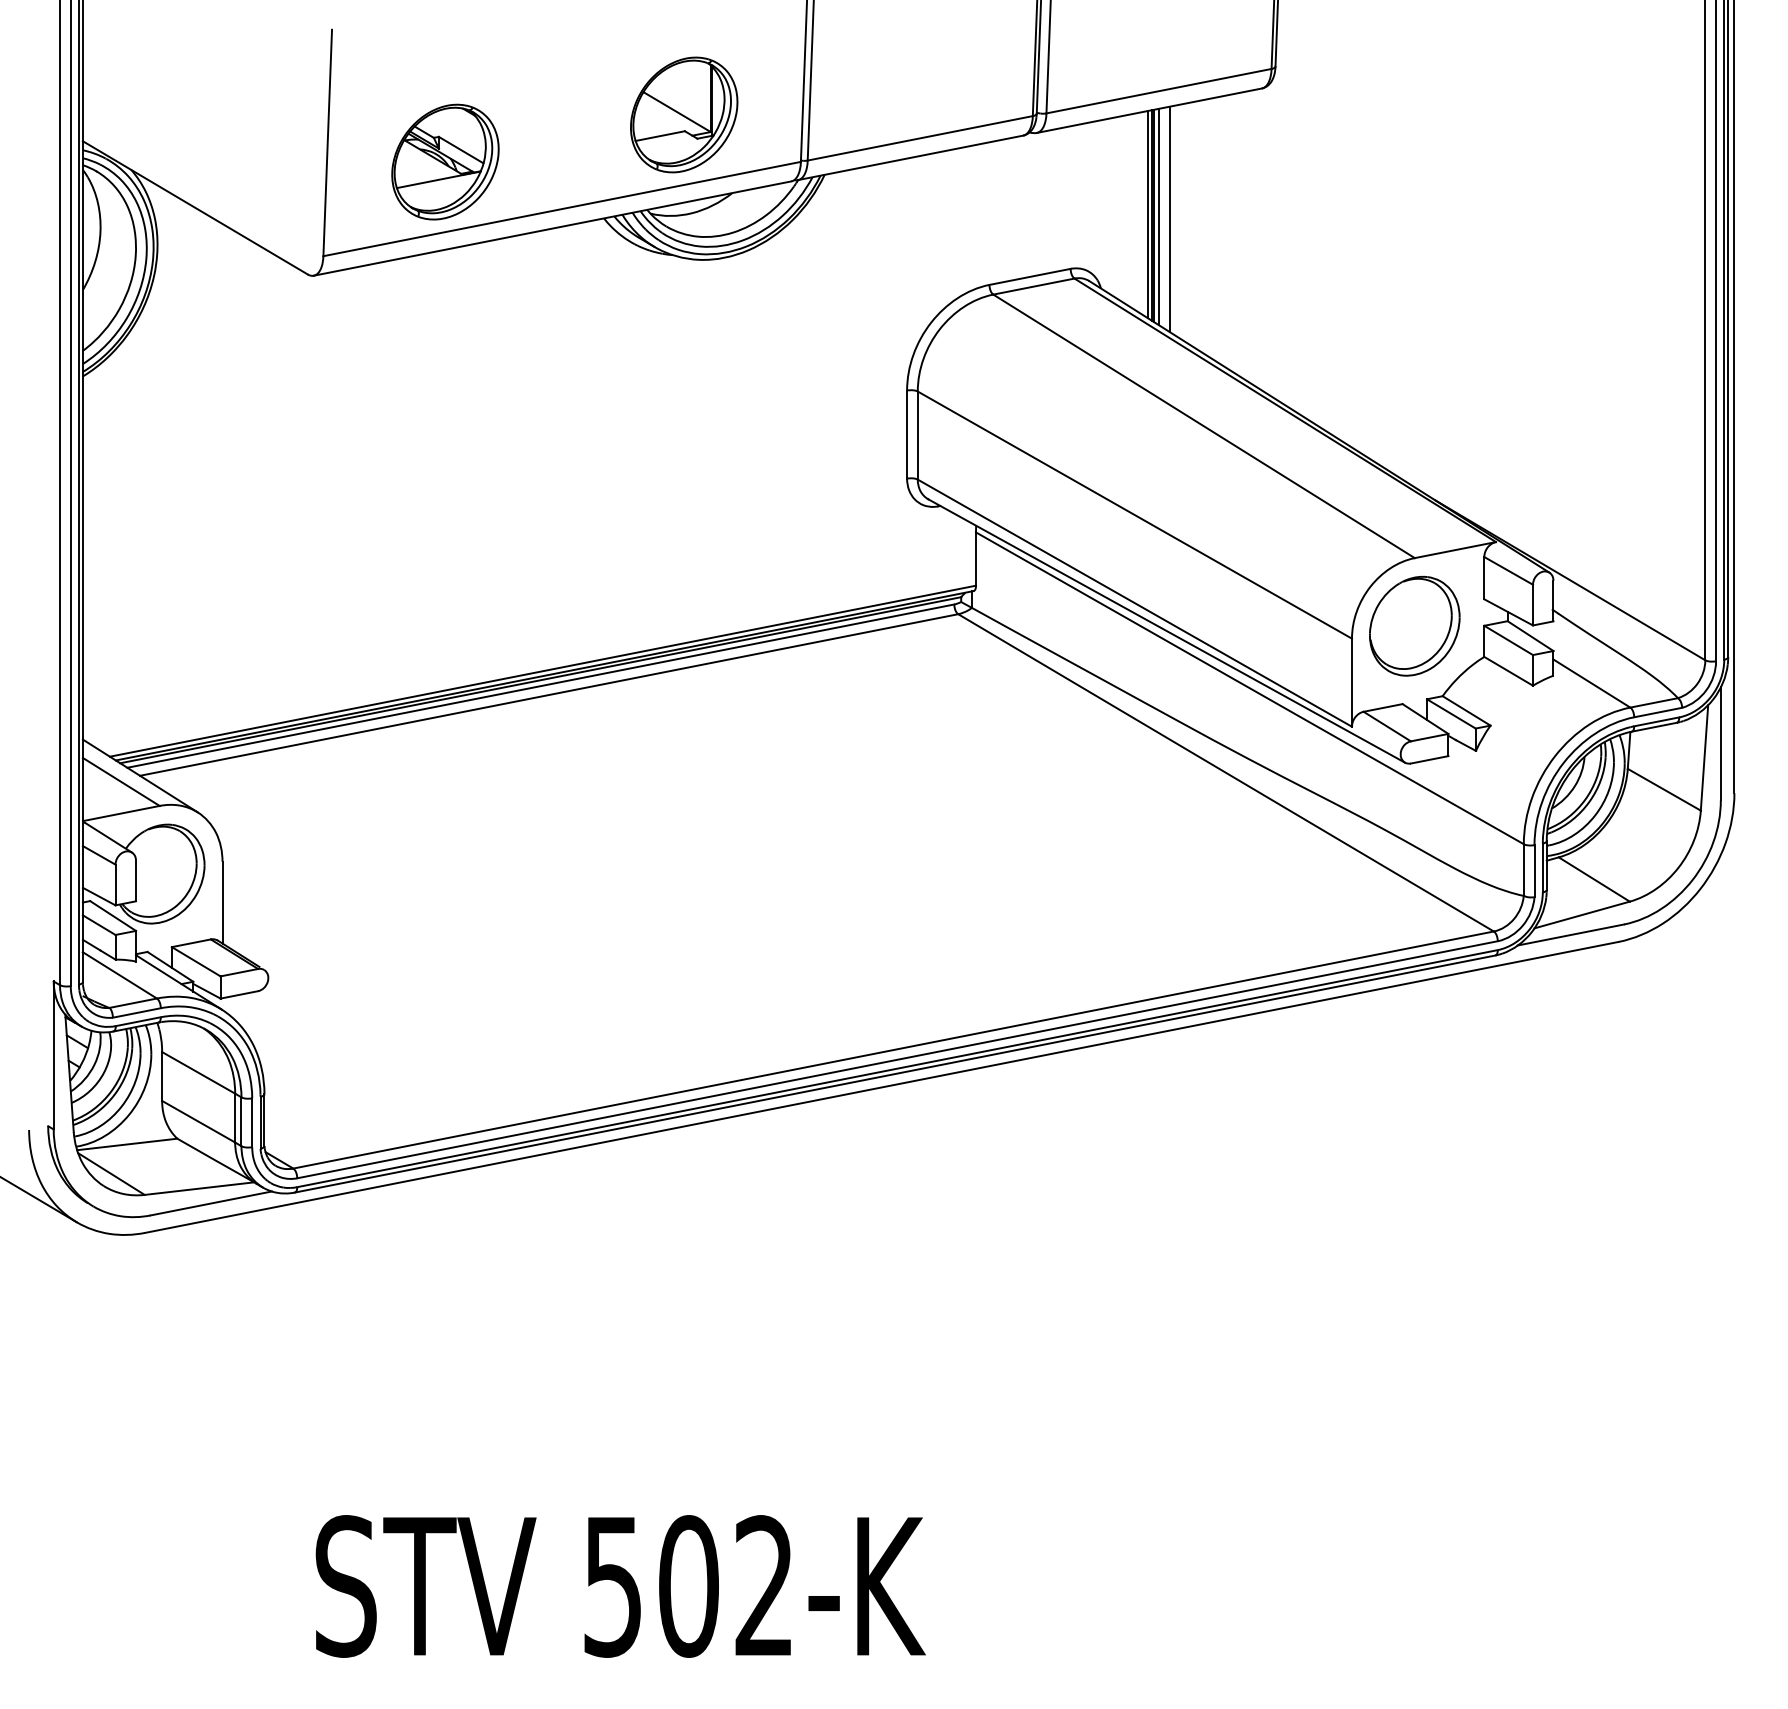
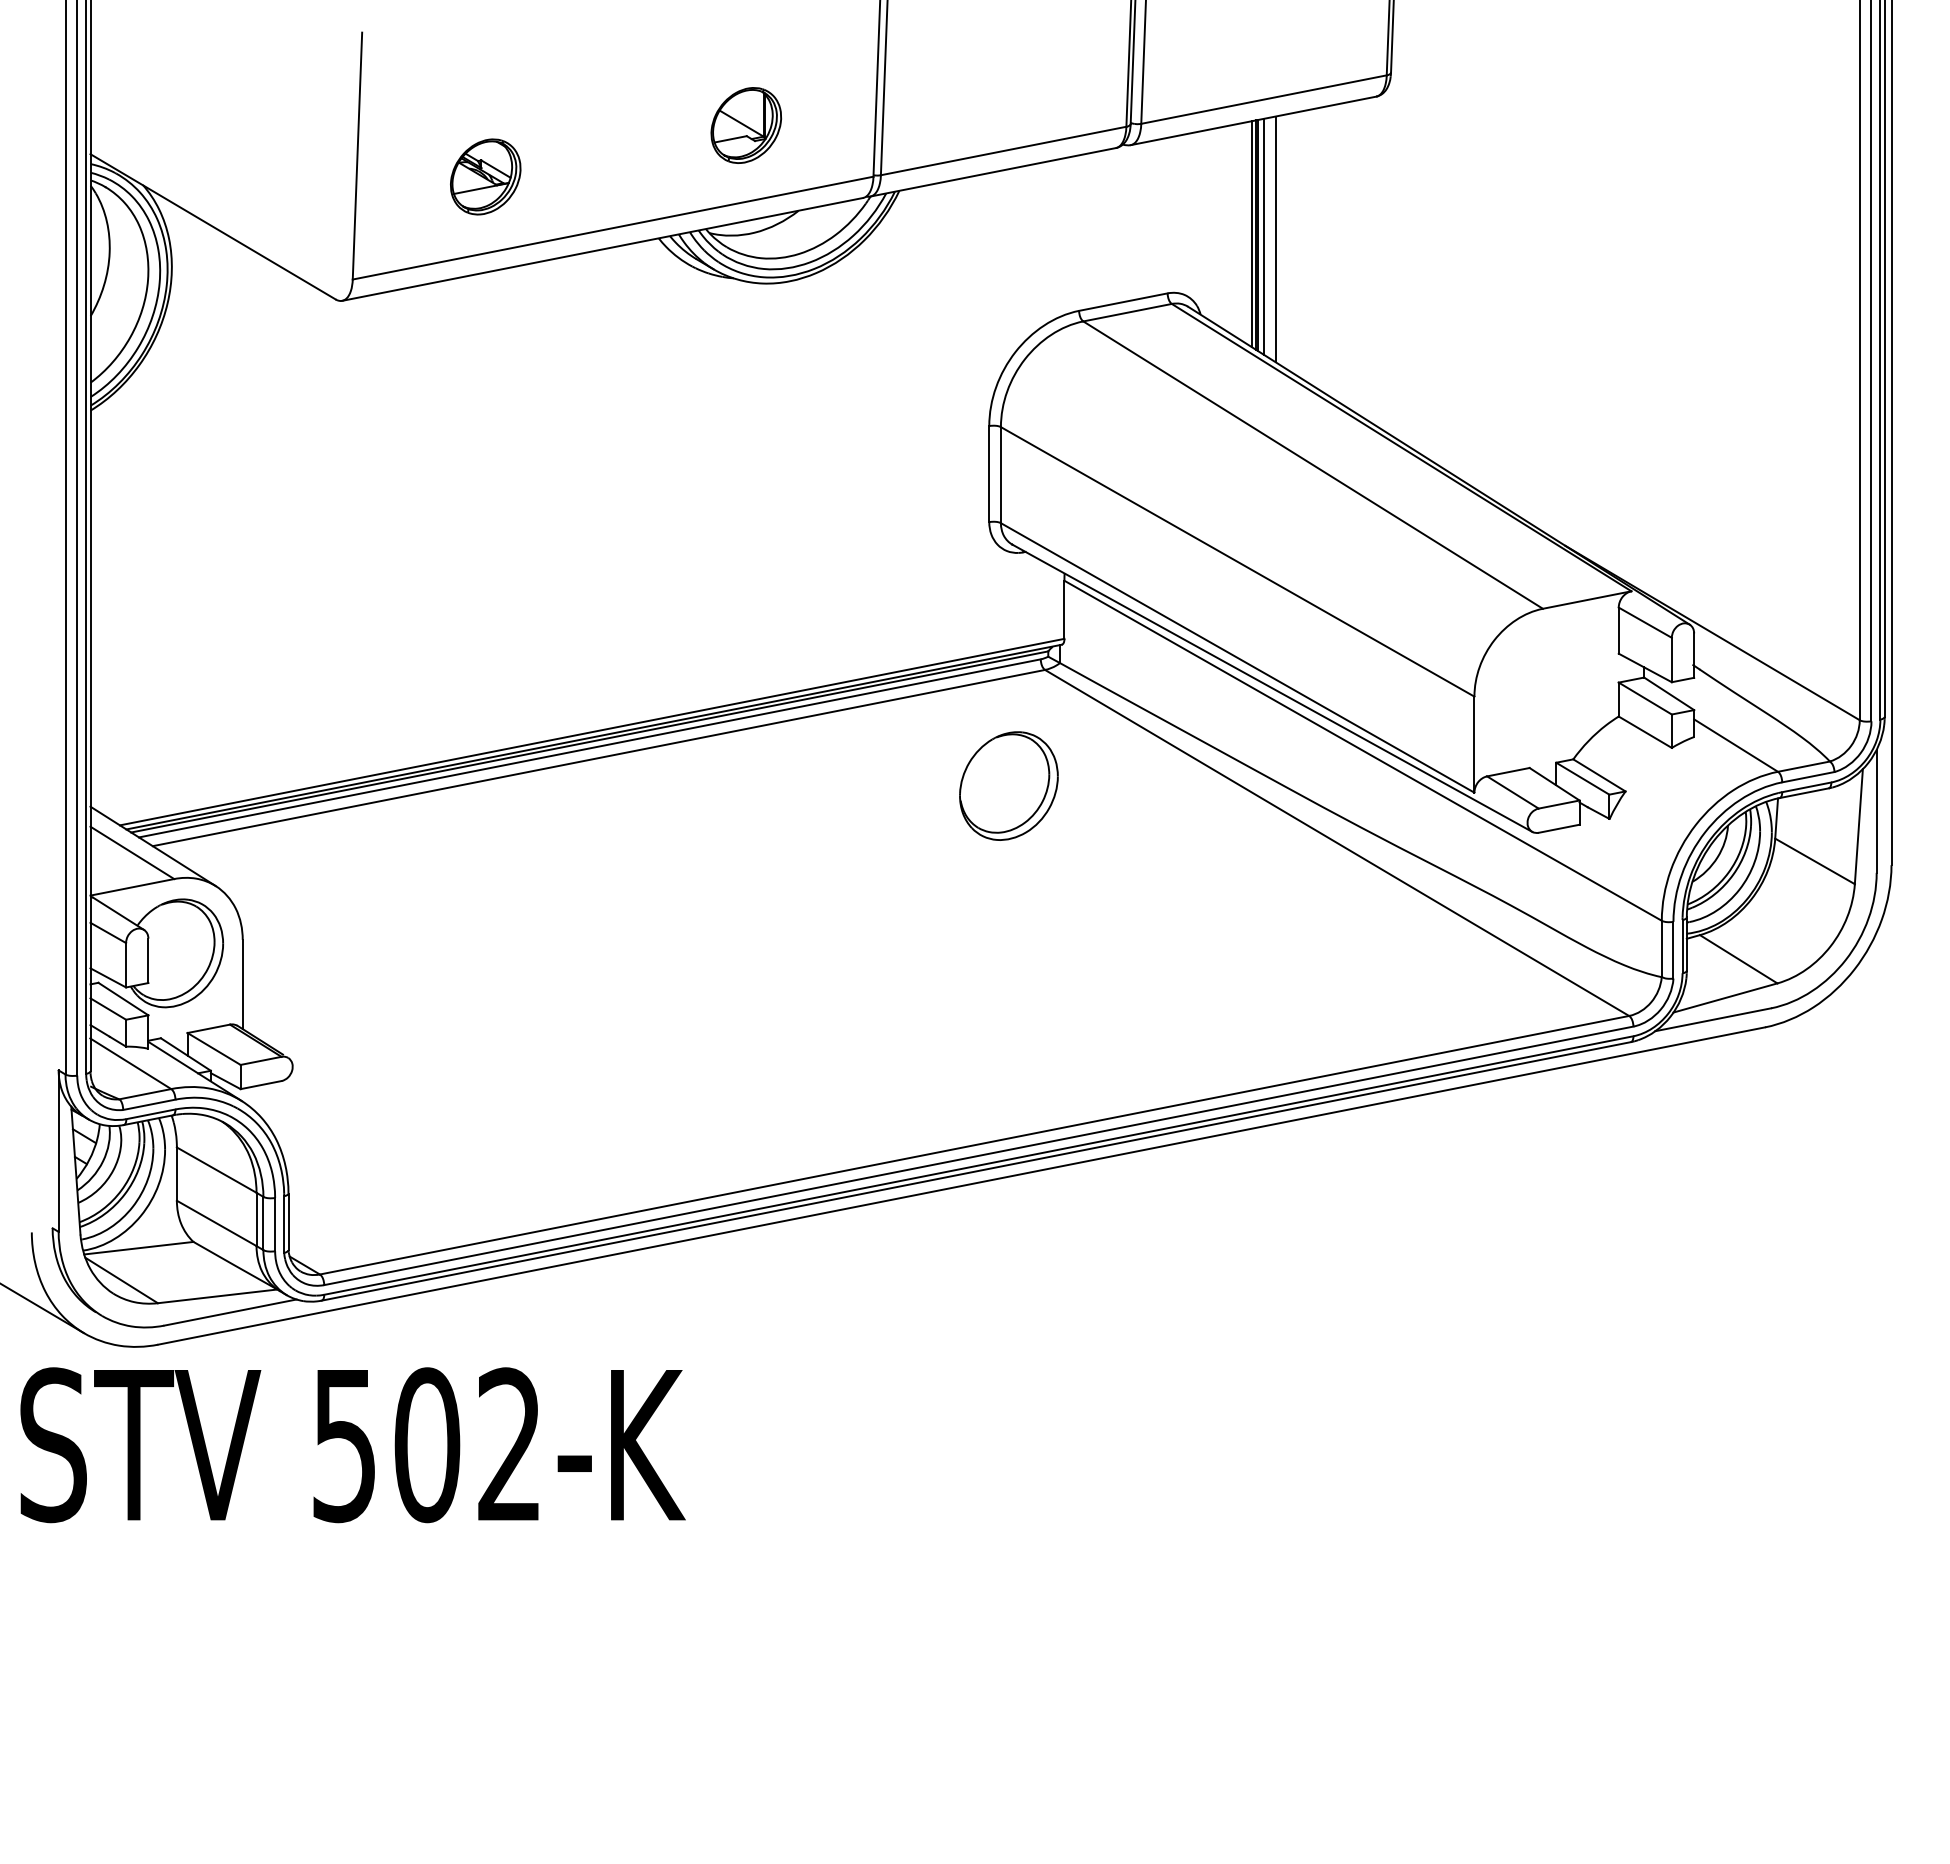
part: (684, 114) -> (746, 125), size x0.6
part: (445, 161) -> (485, 176), size x0.6
part: (1414, 625) -> (1008, 785), moved
text: (620, 1586) -> (352, 1445), moved

